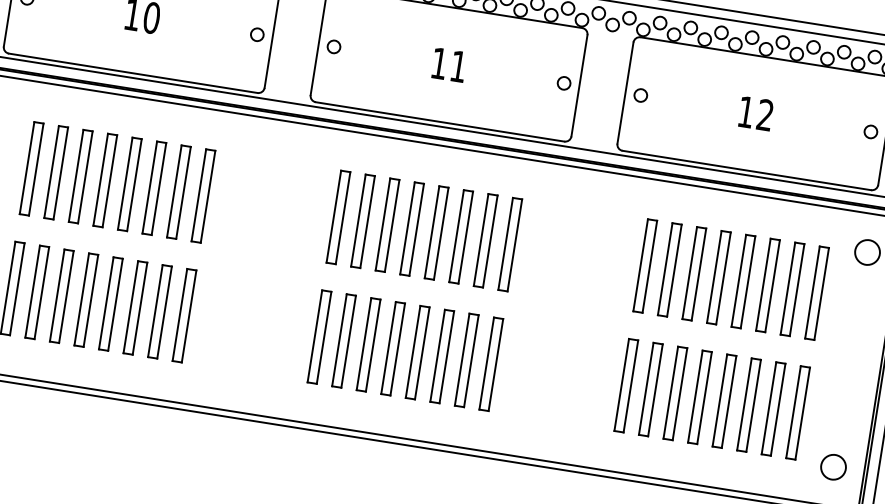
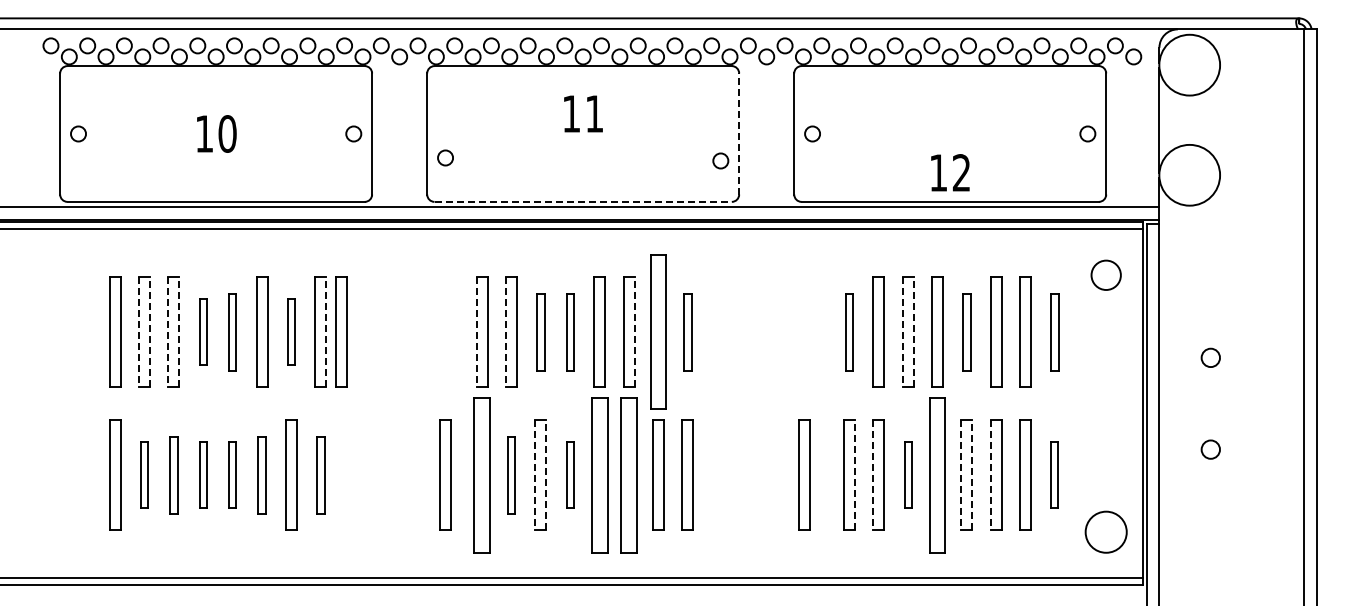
circle: (334, 46) -> (445, 157), moved
text: (449, 64) -> (583, 113), moved
circle: (563, 82) -> (720, 160), moved
line: (579, 86) -> (739, 134), solid -> dashed
text: (756, 113) -> (950, 172), moved
line: (440, 121) -> (583, 201), solid -> dashed
line: (51, 172) -> (139, 332), solid -> dashed
line: (61, 172) -> (150, 331), solid -> dashed
line: (76, 176) -> (168, 332), solid -> dashed
line: (85, 176) -> (179, 331), solid -> dashed
part: (105, 179) -> (203, 331), size x0.6
part: (129, 183) -> (232, 331), size x0.7
part: (179, 191) -> (291, 331), size x0.6
line: (208, 196) -> (326, 331), solid -> dashed
part: (220, 198) -> (341, 331), added
line: (333, 216) -> (476, 332), solid -> dashed
line: (358, 220) -> (506, 332), solid -> dashed
part: (387, 224) -> (540, 331), size x0.7
part: (412, 228) -> (570, 331), size x0.7
line: (465, 237) -> (634, 331), solid -> dashed
part: (485, 240) -> (658, 331), size x1.4
part: (510, 244) -> (687, 331), size x0.7
part: (645, 265) -> (849, 331), size x0.7
line: (689, 273) -> (902, 332), solid -> dashed
line: (699, 273) -> (913, 331), solid -> dashed
part: (743, 280) -> (966, 331), size x0.7
part: (37, 291) -> (144, 474), size x0.6
part: (816, 292) -> (1054, 331), size x0.7
part: (61, 295) -> (173, 474), size x0.7
part: (86, 299) -> (203, 474), size x0.6
part: (110, 303) -> (232, 474), size x0.6
part: (135, 307) -> (262, 474), size x0.7
part: (184, 314) -> (320, 474), size x0.7
part: (288, 331) -> (445, 474), added
part: (319, 336) -> (482, 474), size x1.4
part: (344, 340) -> (511, 474), size x0.7
line: (363, 344) -> (535, 475), solid -> dashed
line: (373, 344) -> (546, 474), solid -> dashed
part: (393, 348) -> (570, 474), size x0.6
part: (417, 351) -> (599, 474), size x1.4
part: (442, 355) -> (629, 474), size x1.4
part: (588, 379) -> (804, 474), added
line: (630, 385) -> (854, 474), solid -> dashed
line: (646, 389) -> (873, 475), solid -> dashed
part: (675, 392) -> (908, 474), size x0.6
part: (700, 396) -> (937, 474), size x1.4
line: (720, 400) -> (961, 475), solid -> dashed
line: (729, 401) -> (972, 474), solid -> dashed
line: (744, 404) -> (990, 475), solid -> dashed
part: (797, 412) -> (1054, 474), size x0.6
circle: (833, 466) -> (1105, 531), size x1.4

